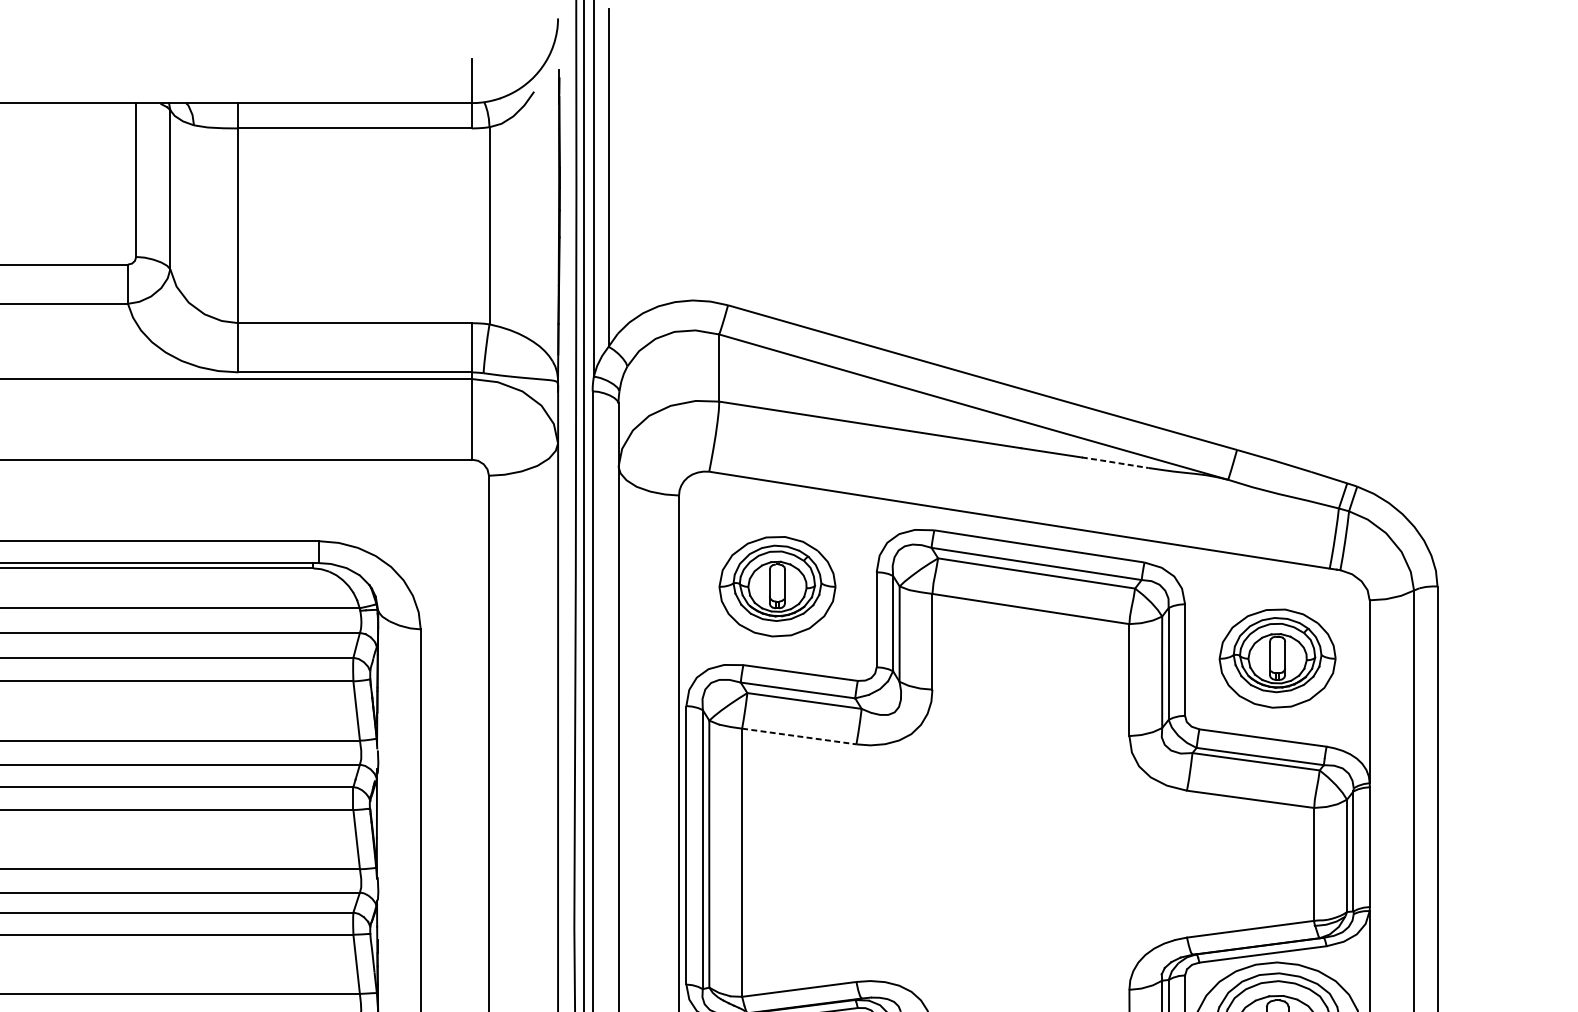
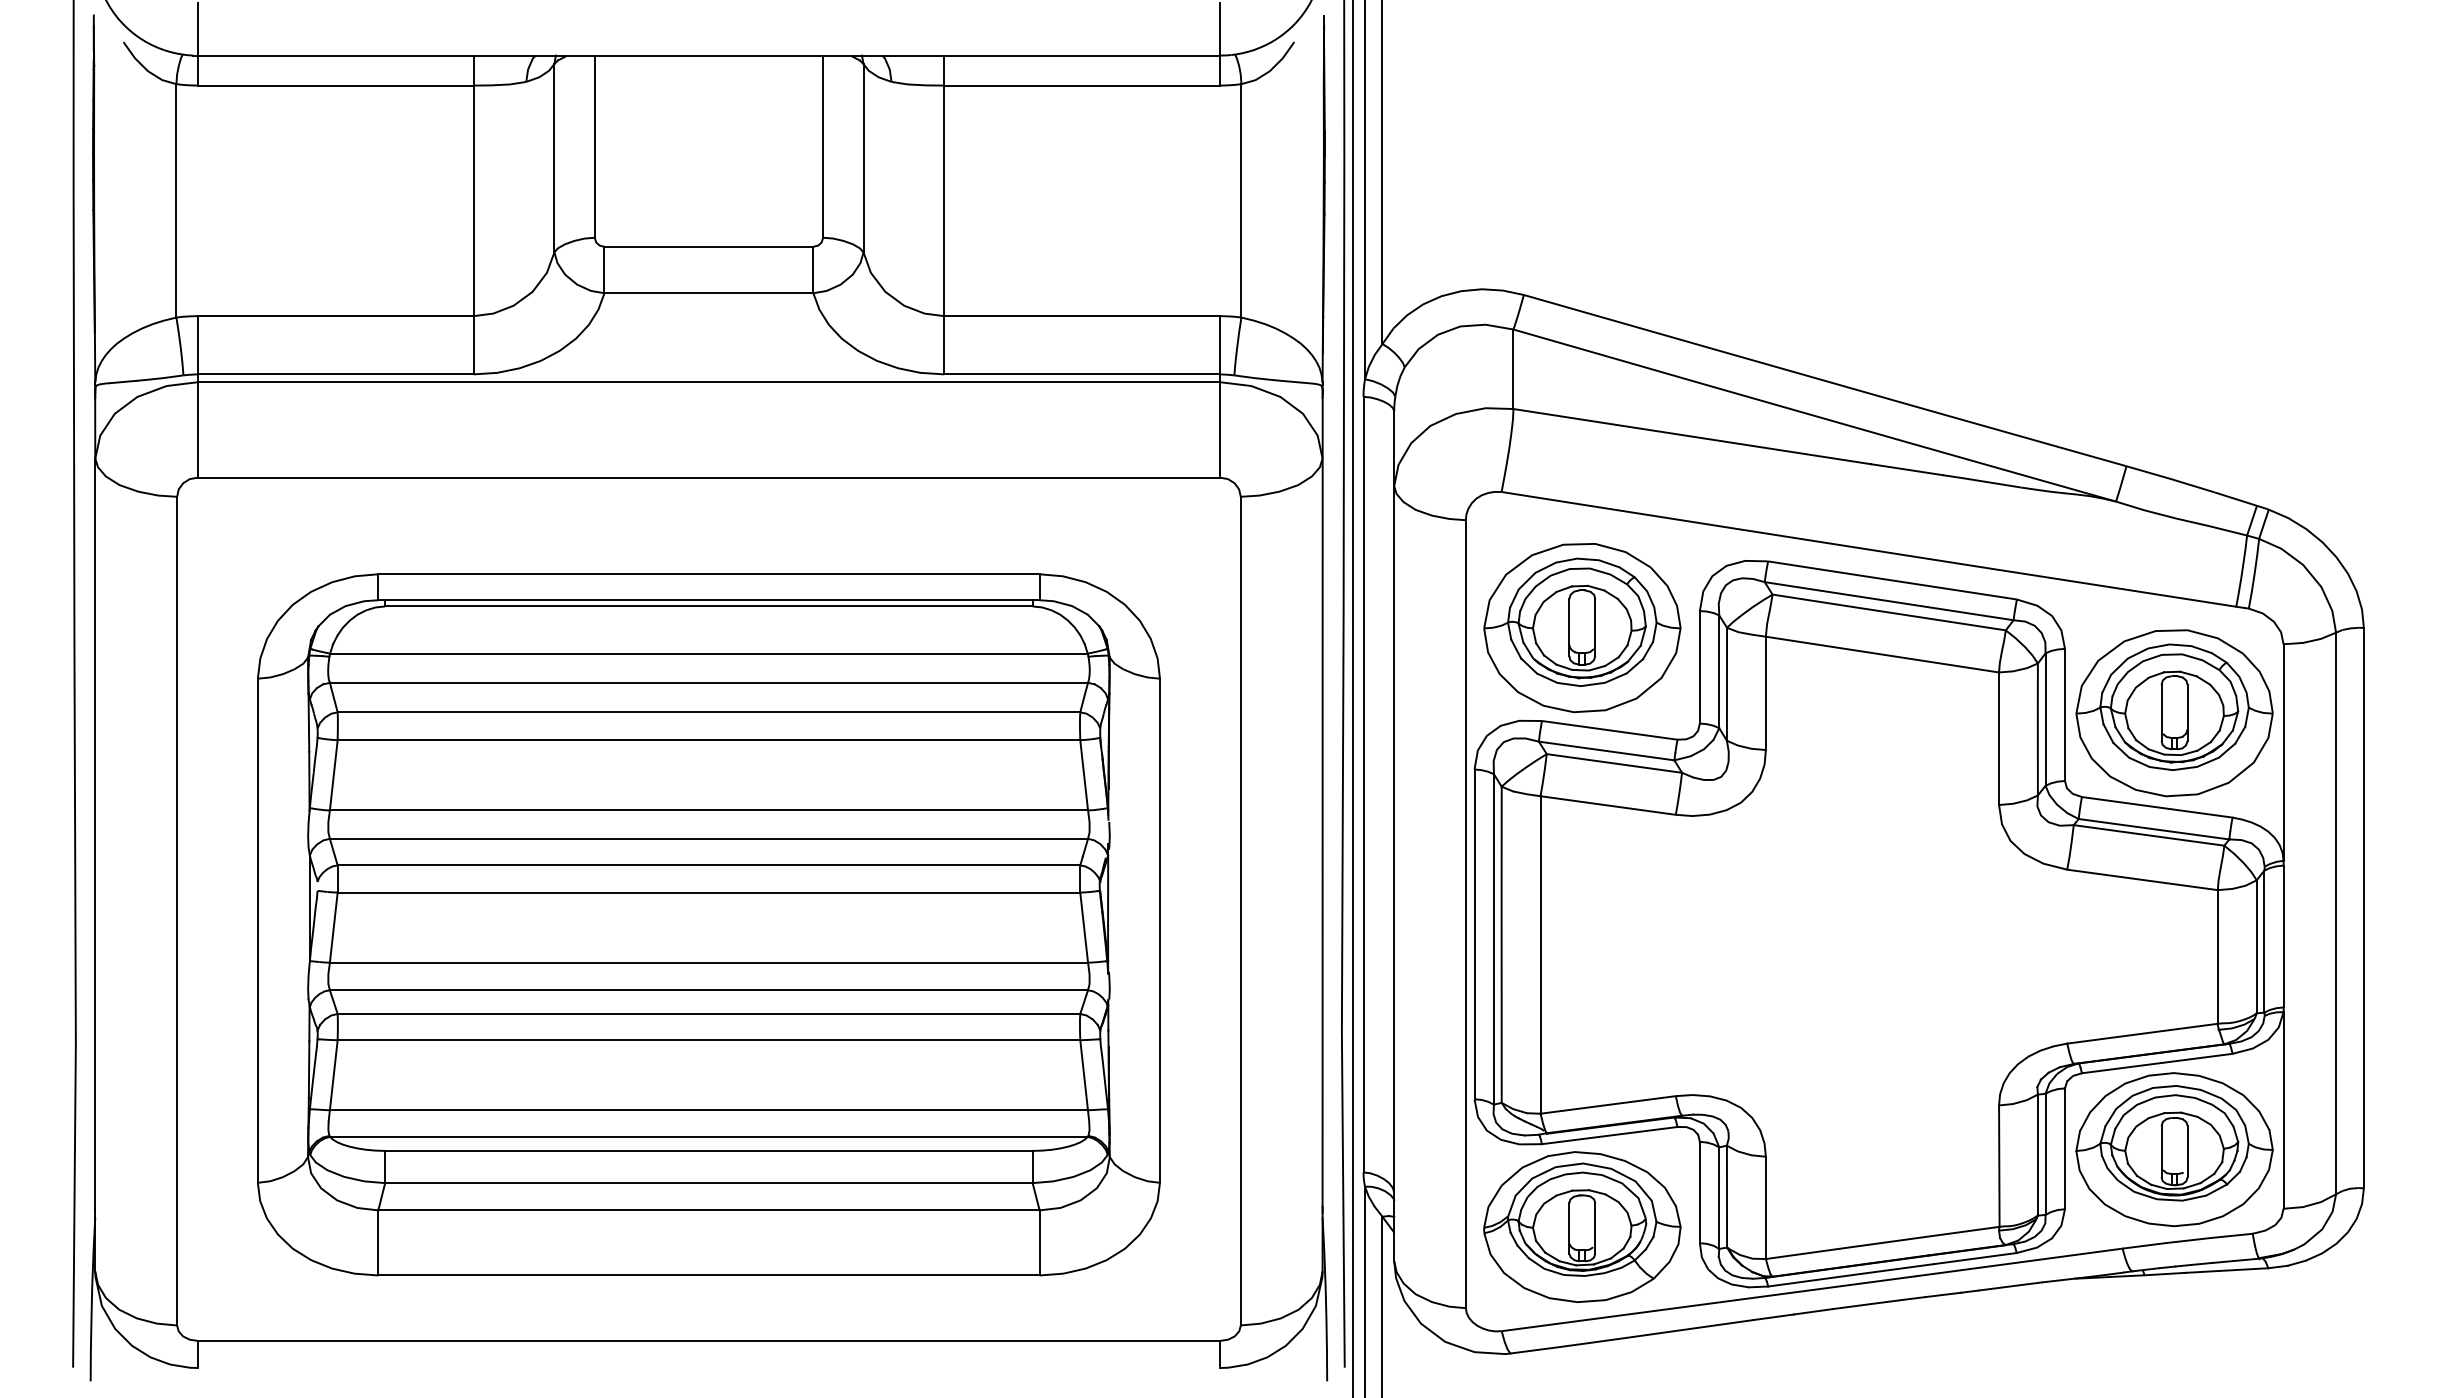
line: (1115, 462) -> (1982, 481), dashed -> solid
part: (777, 586) -> (1582, 628), size x1.43
part: (1277, 658) -> (2174, 713), size x1.43
line: (799, 736) -> (1608, 805), dashed -> solid

